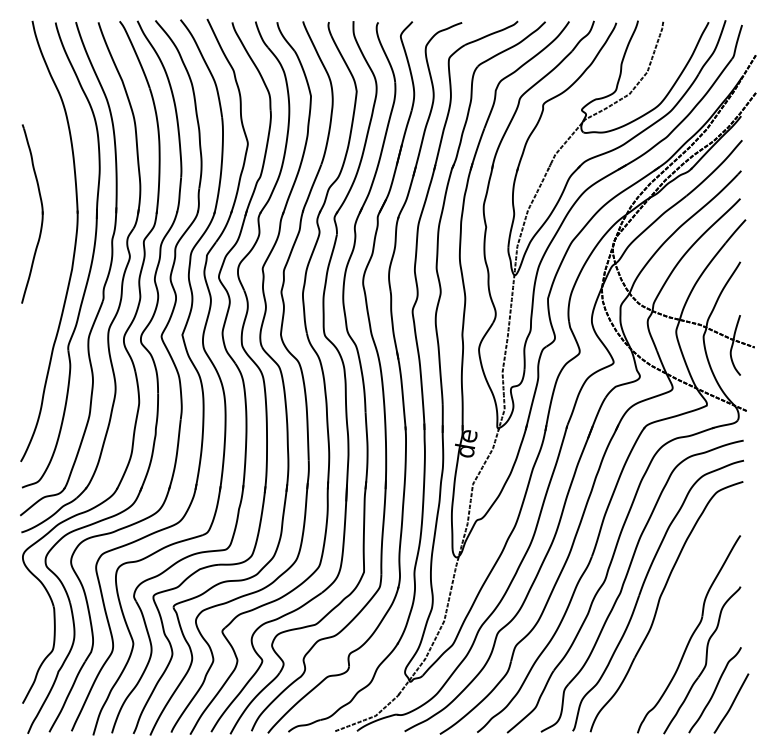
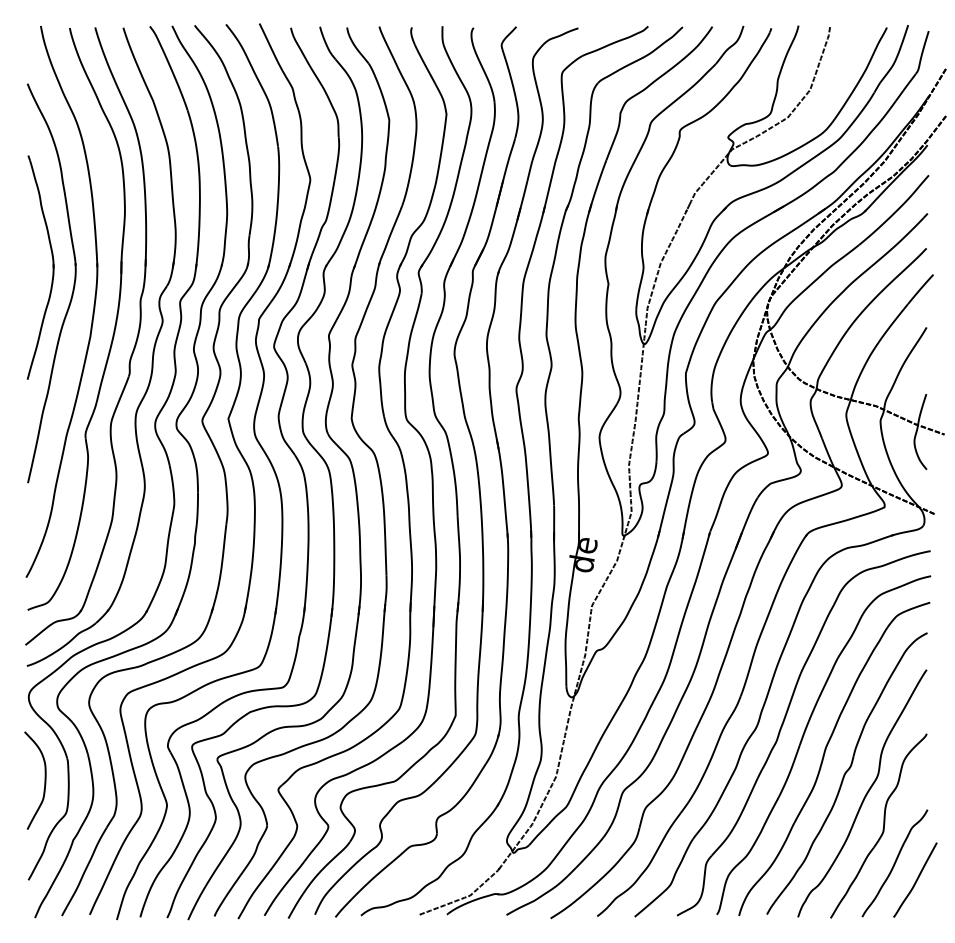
part: (57, 231) -> (72, 289), added
part: (676, 618) -> (846, 773), added
curve: (35, 623) -> (44, 780), added

